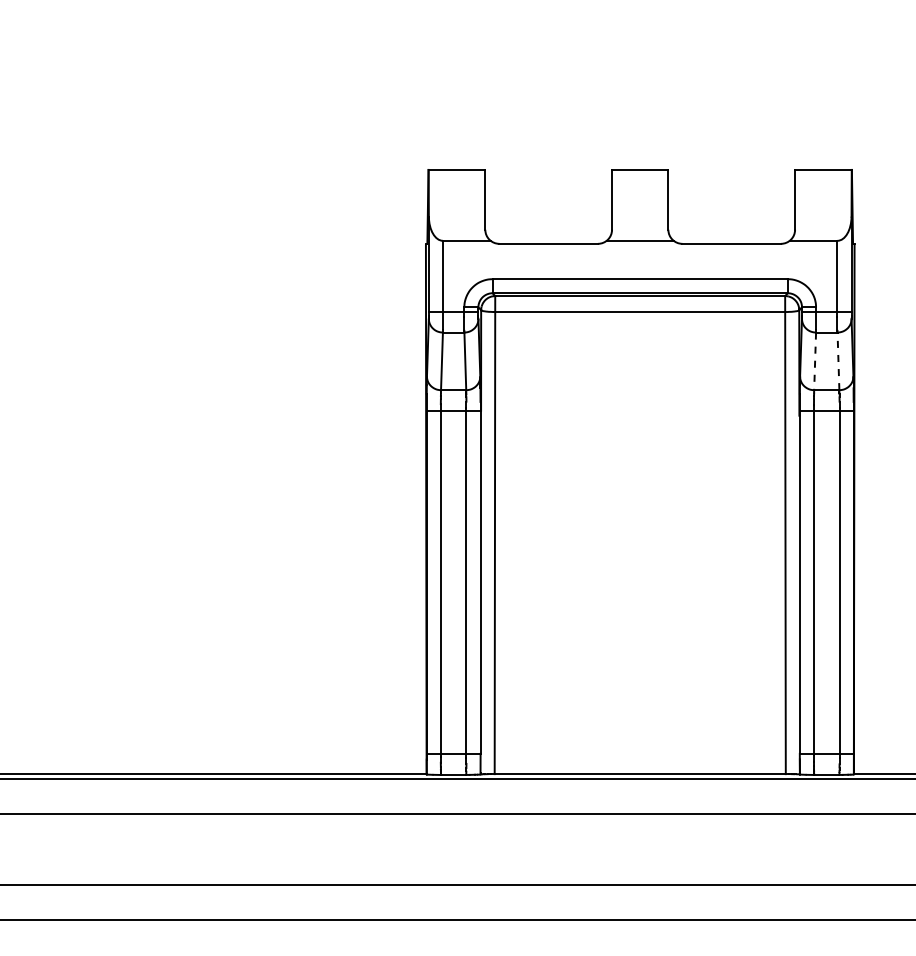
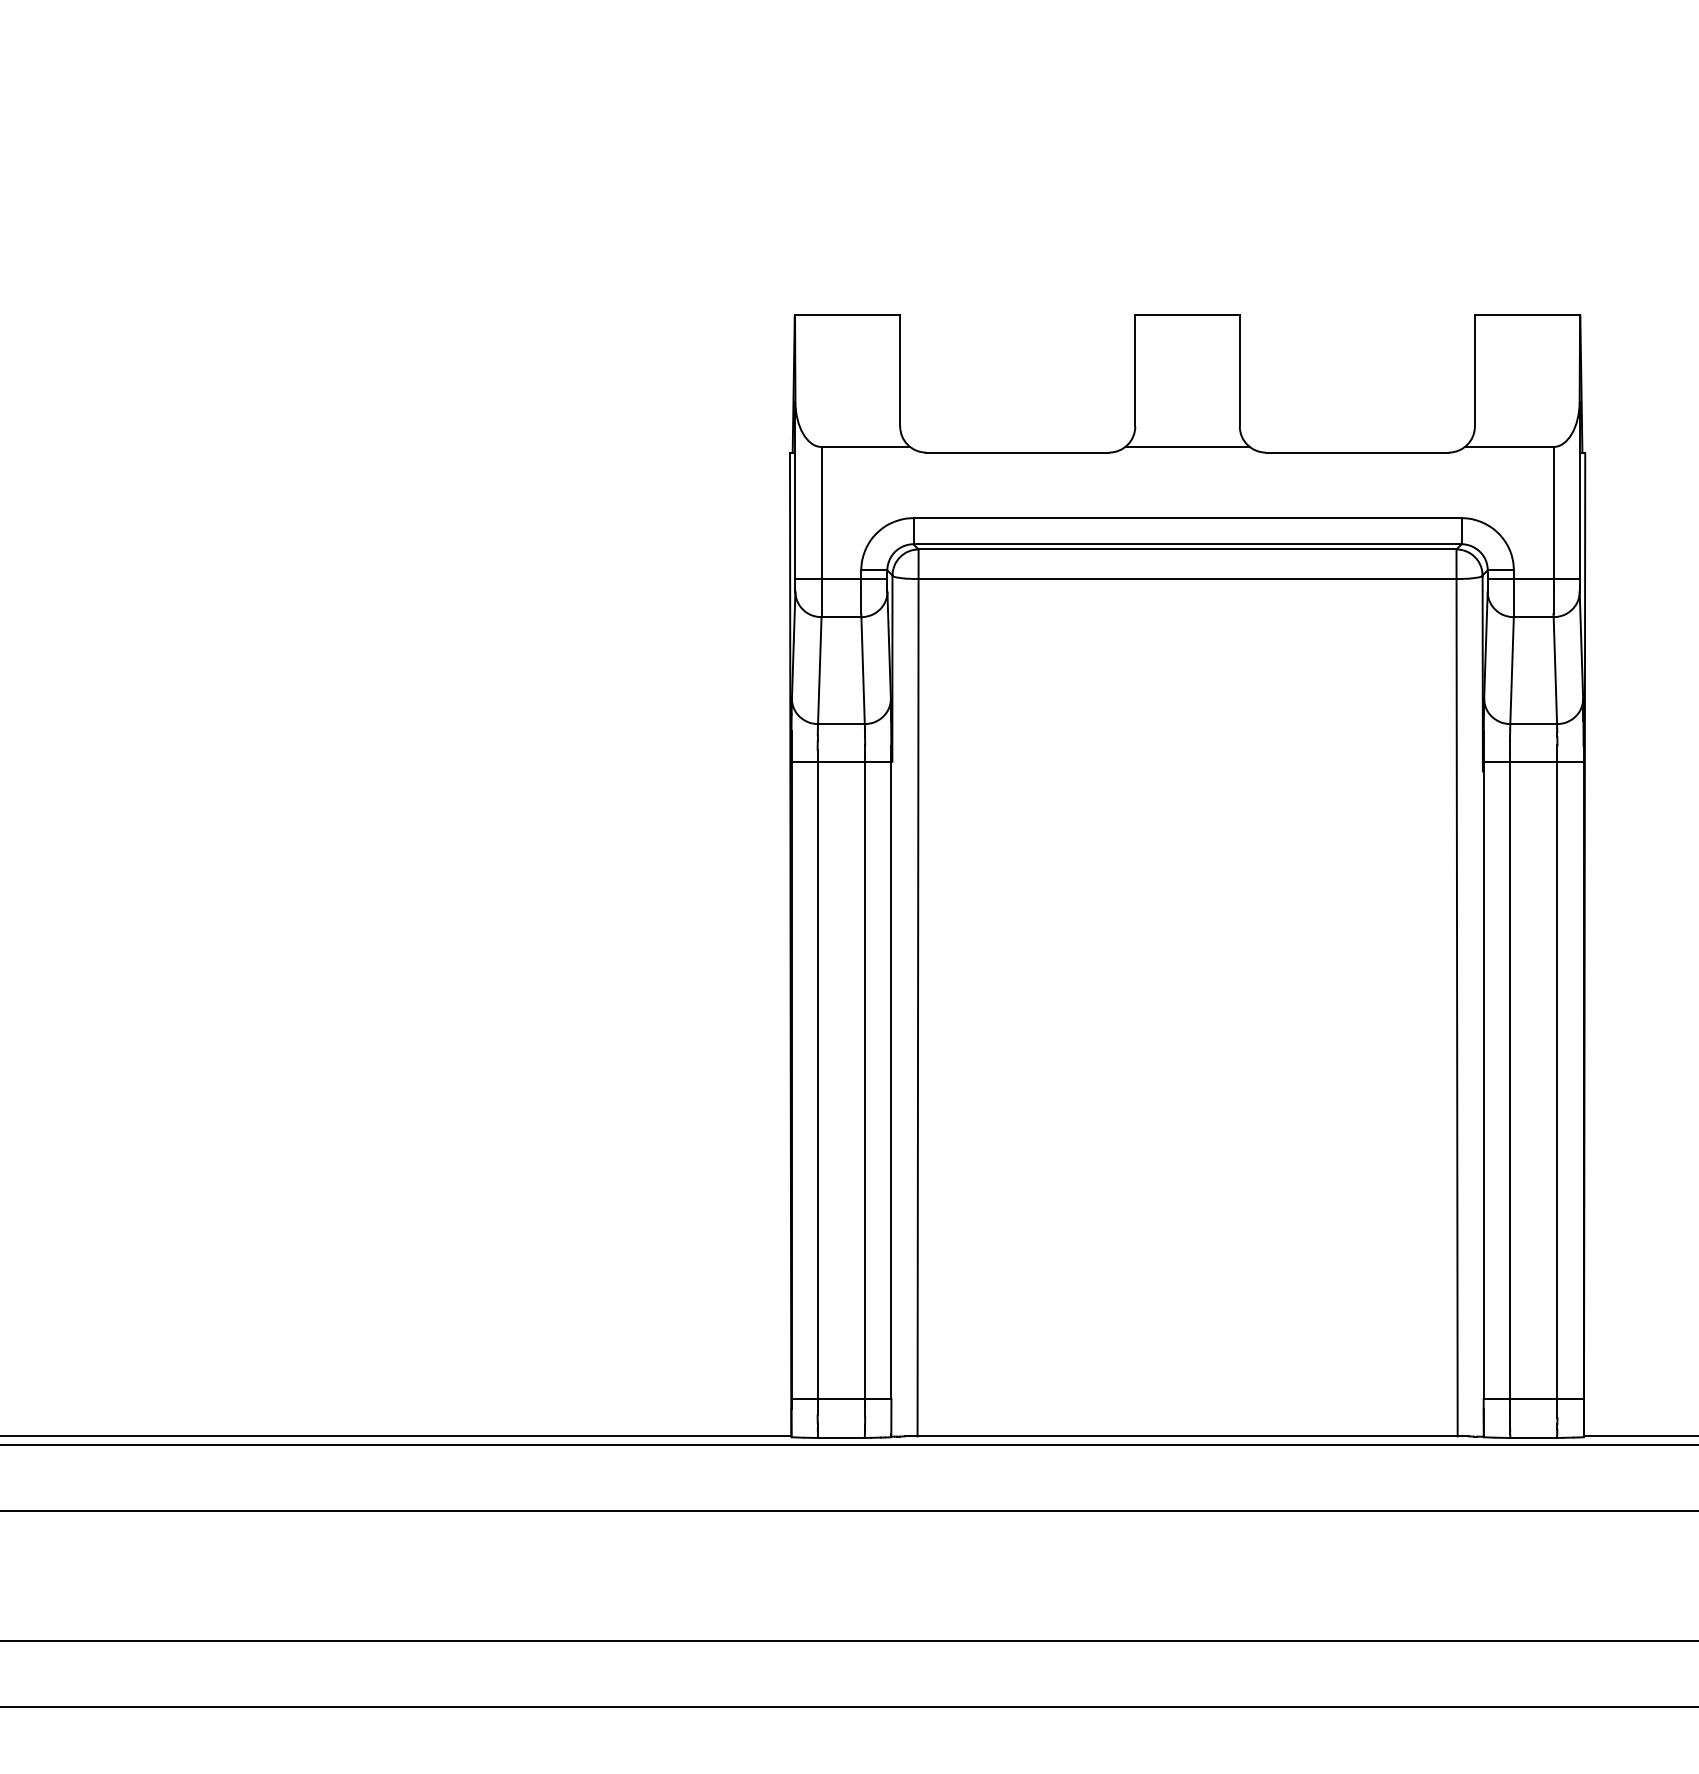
line: (815, 361) -> (1512, 670), dashed -> solid
line: (838, 361) -> (1555, 670), dashed -> solid

